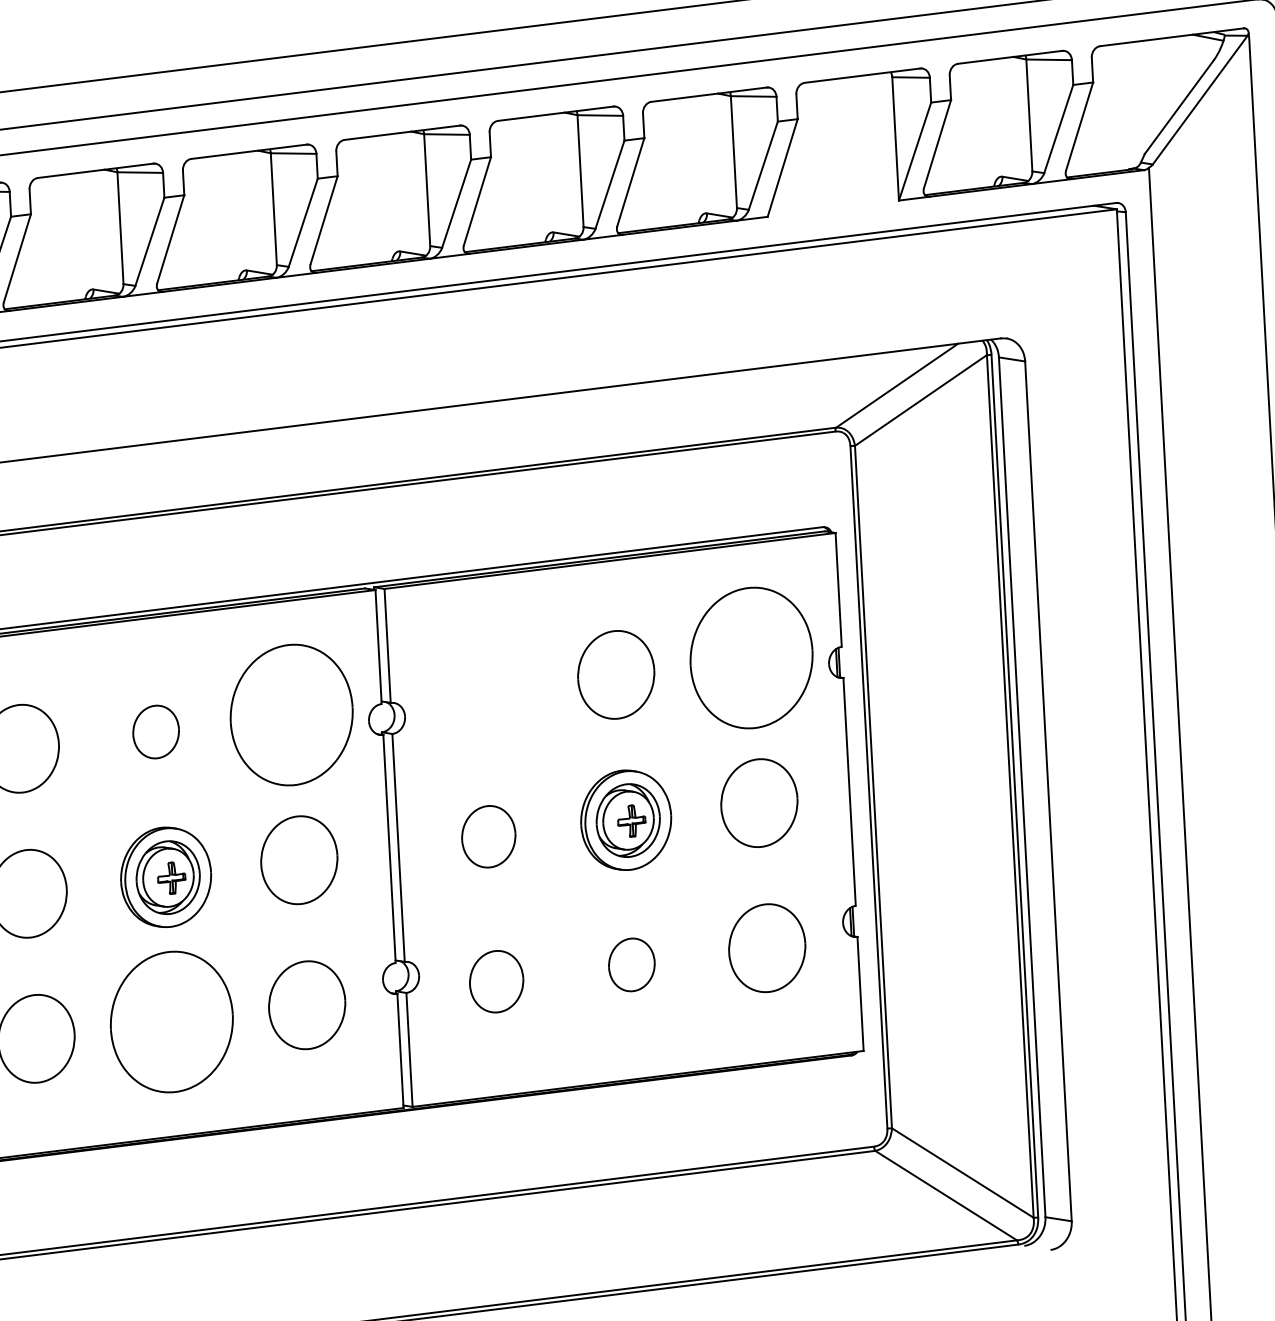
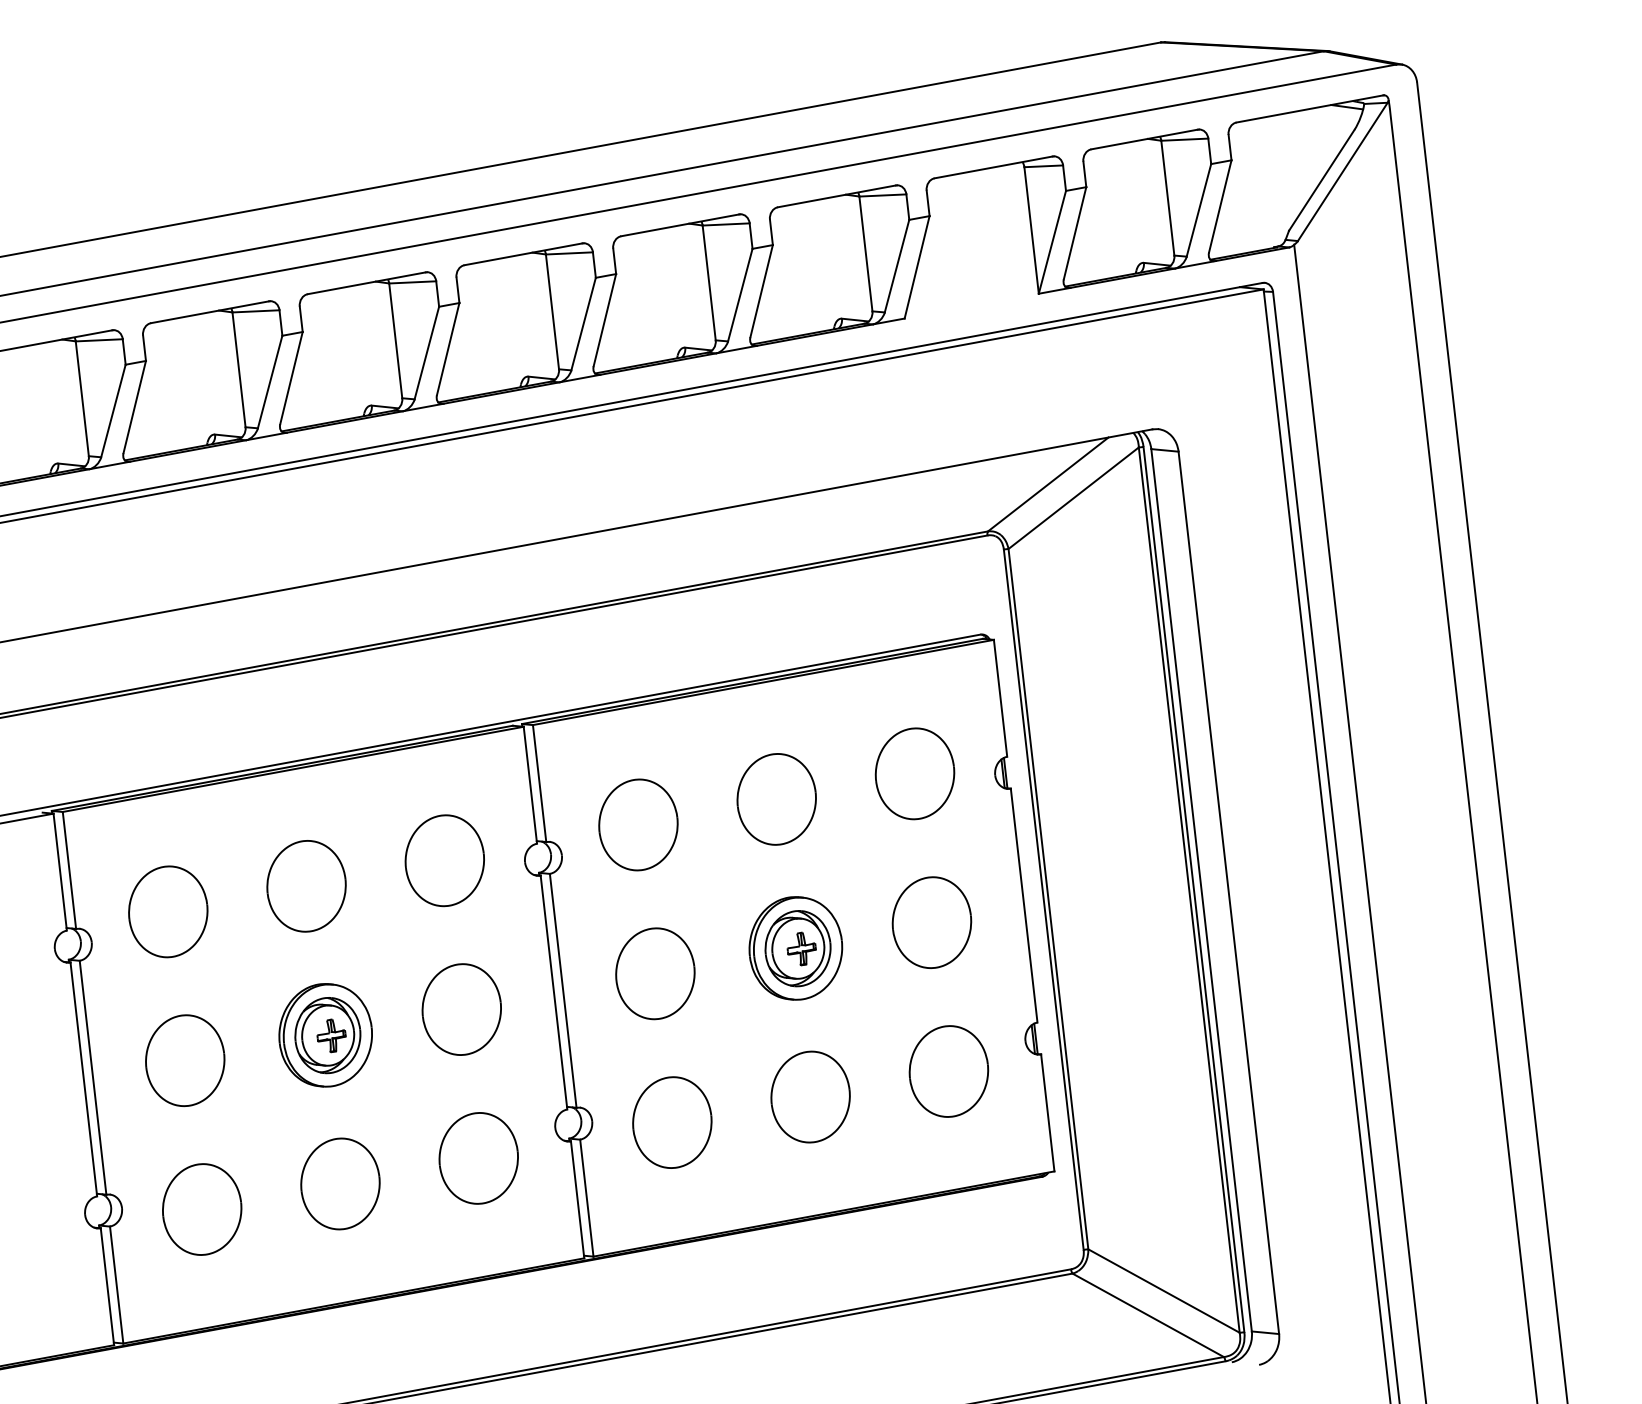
part: (751, 657) -> (914, 773), size x0.62
part: (480, 691) -> (638, 824), added
part: (291, 714) -> (444, 860), size x0.62
part: (156, 732) -> (306, 886), size x1.67
part: (488, 836) -> (655, 973), size x1.43
part: (631, 964) -> (810, 1096), size x1.67
part: (496, 981) -> (672, 1122), size x1.43
part: (171, 1021) -> (340, 1183), size x0.62

